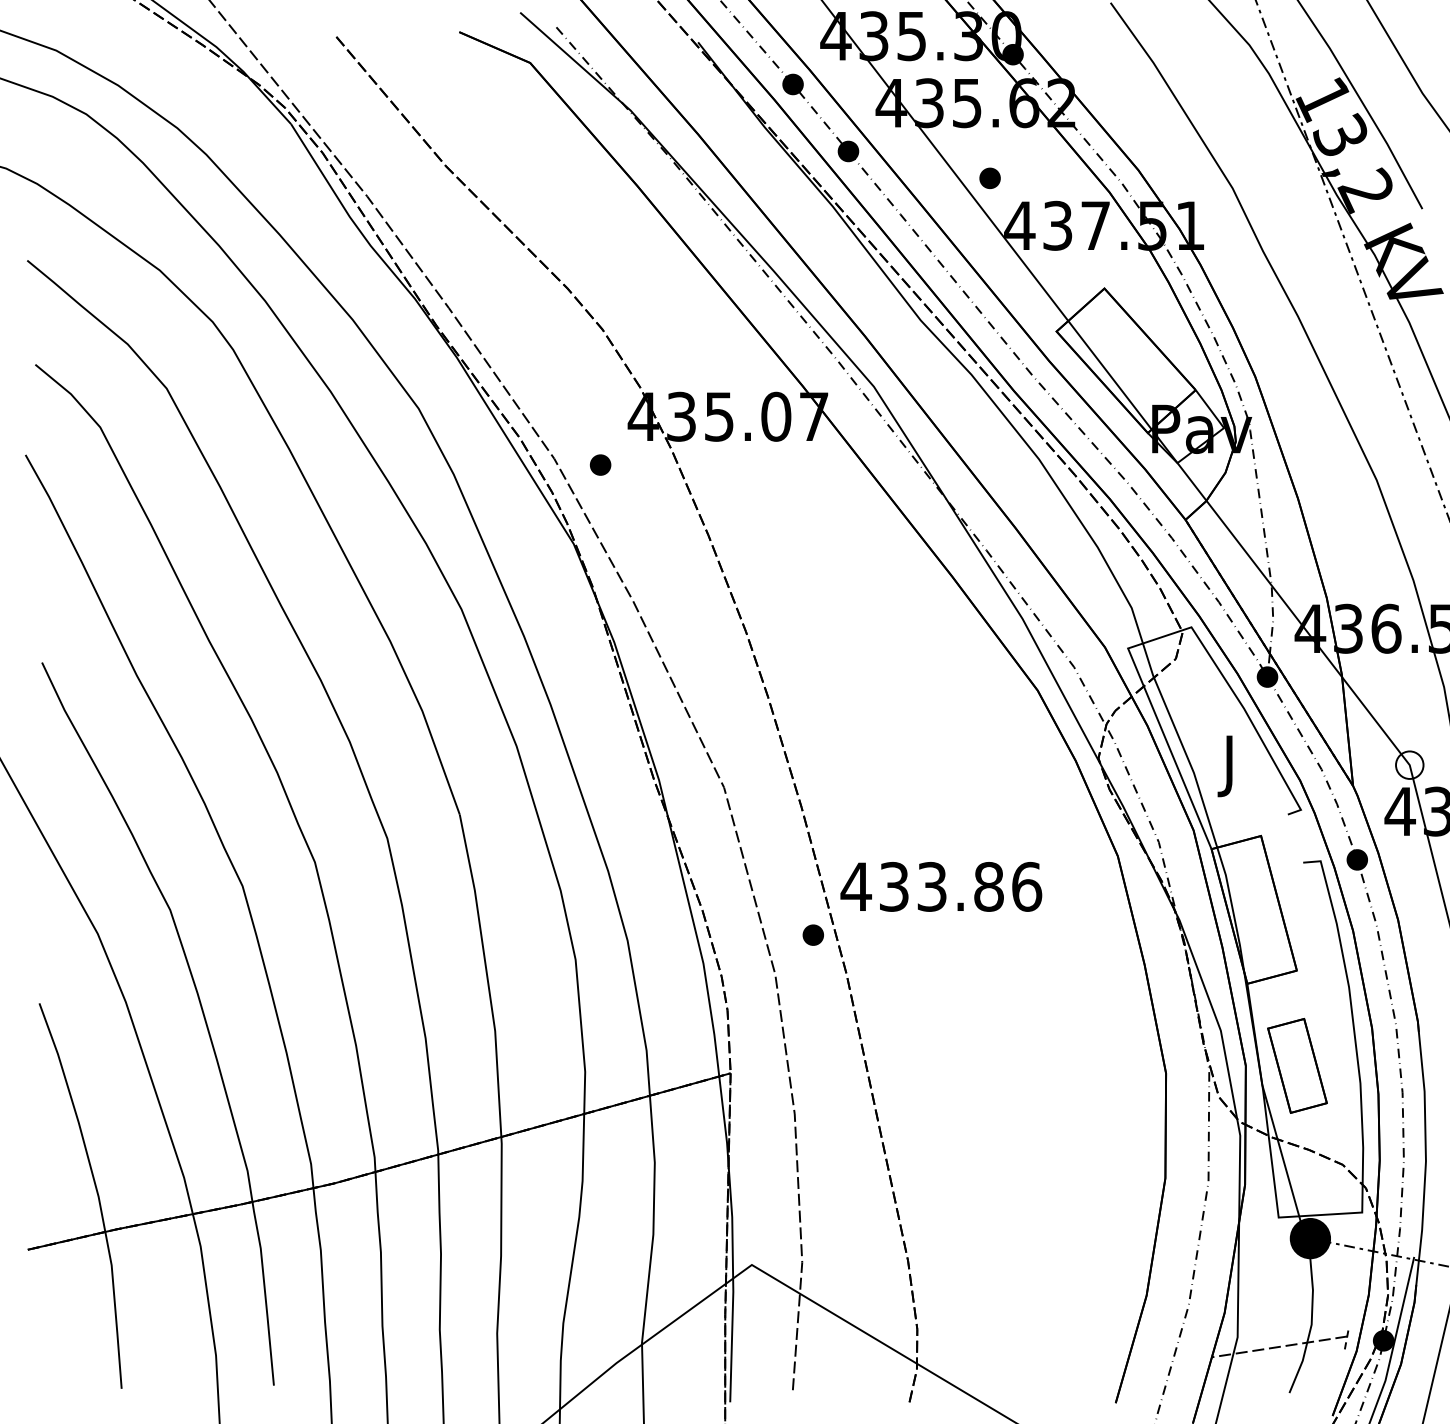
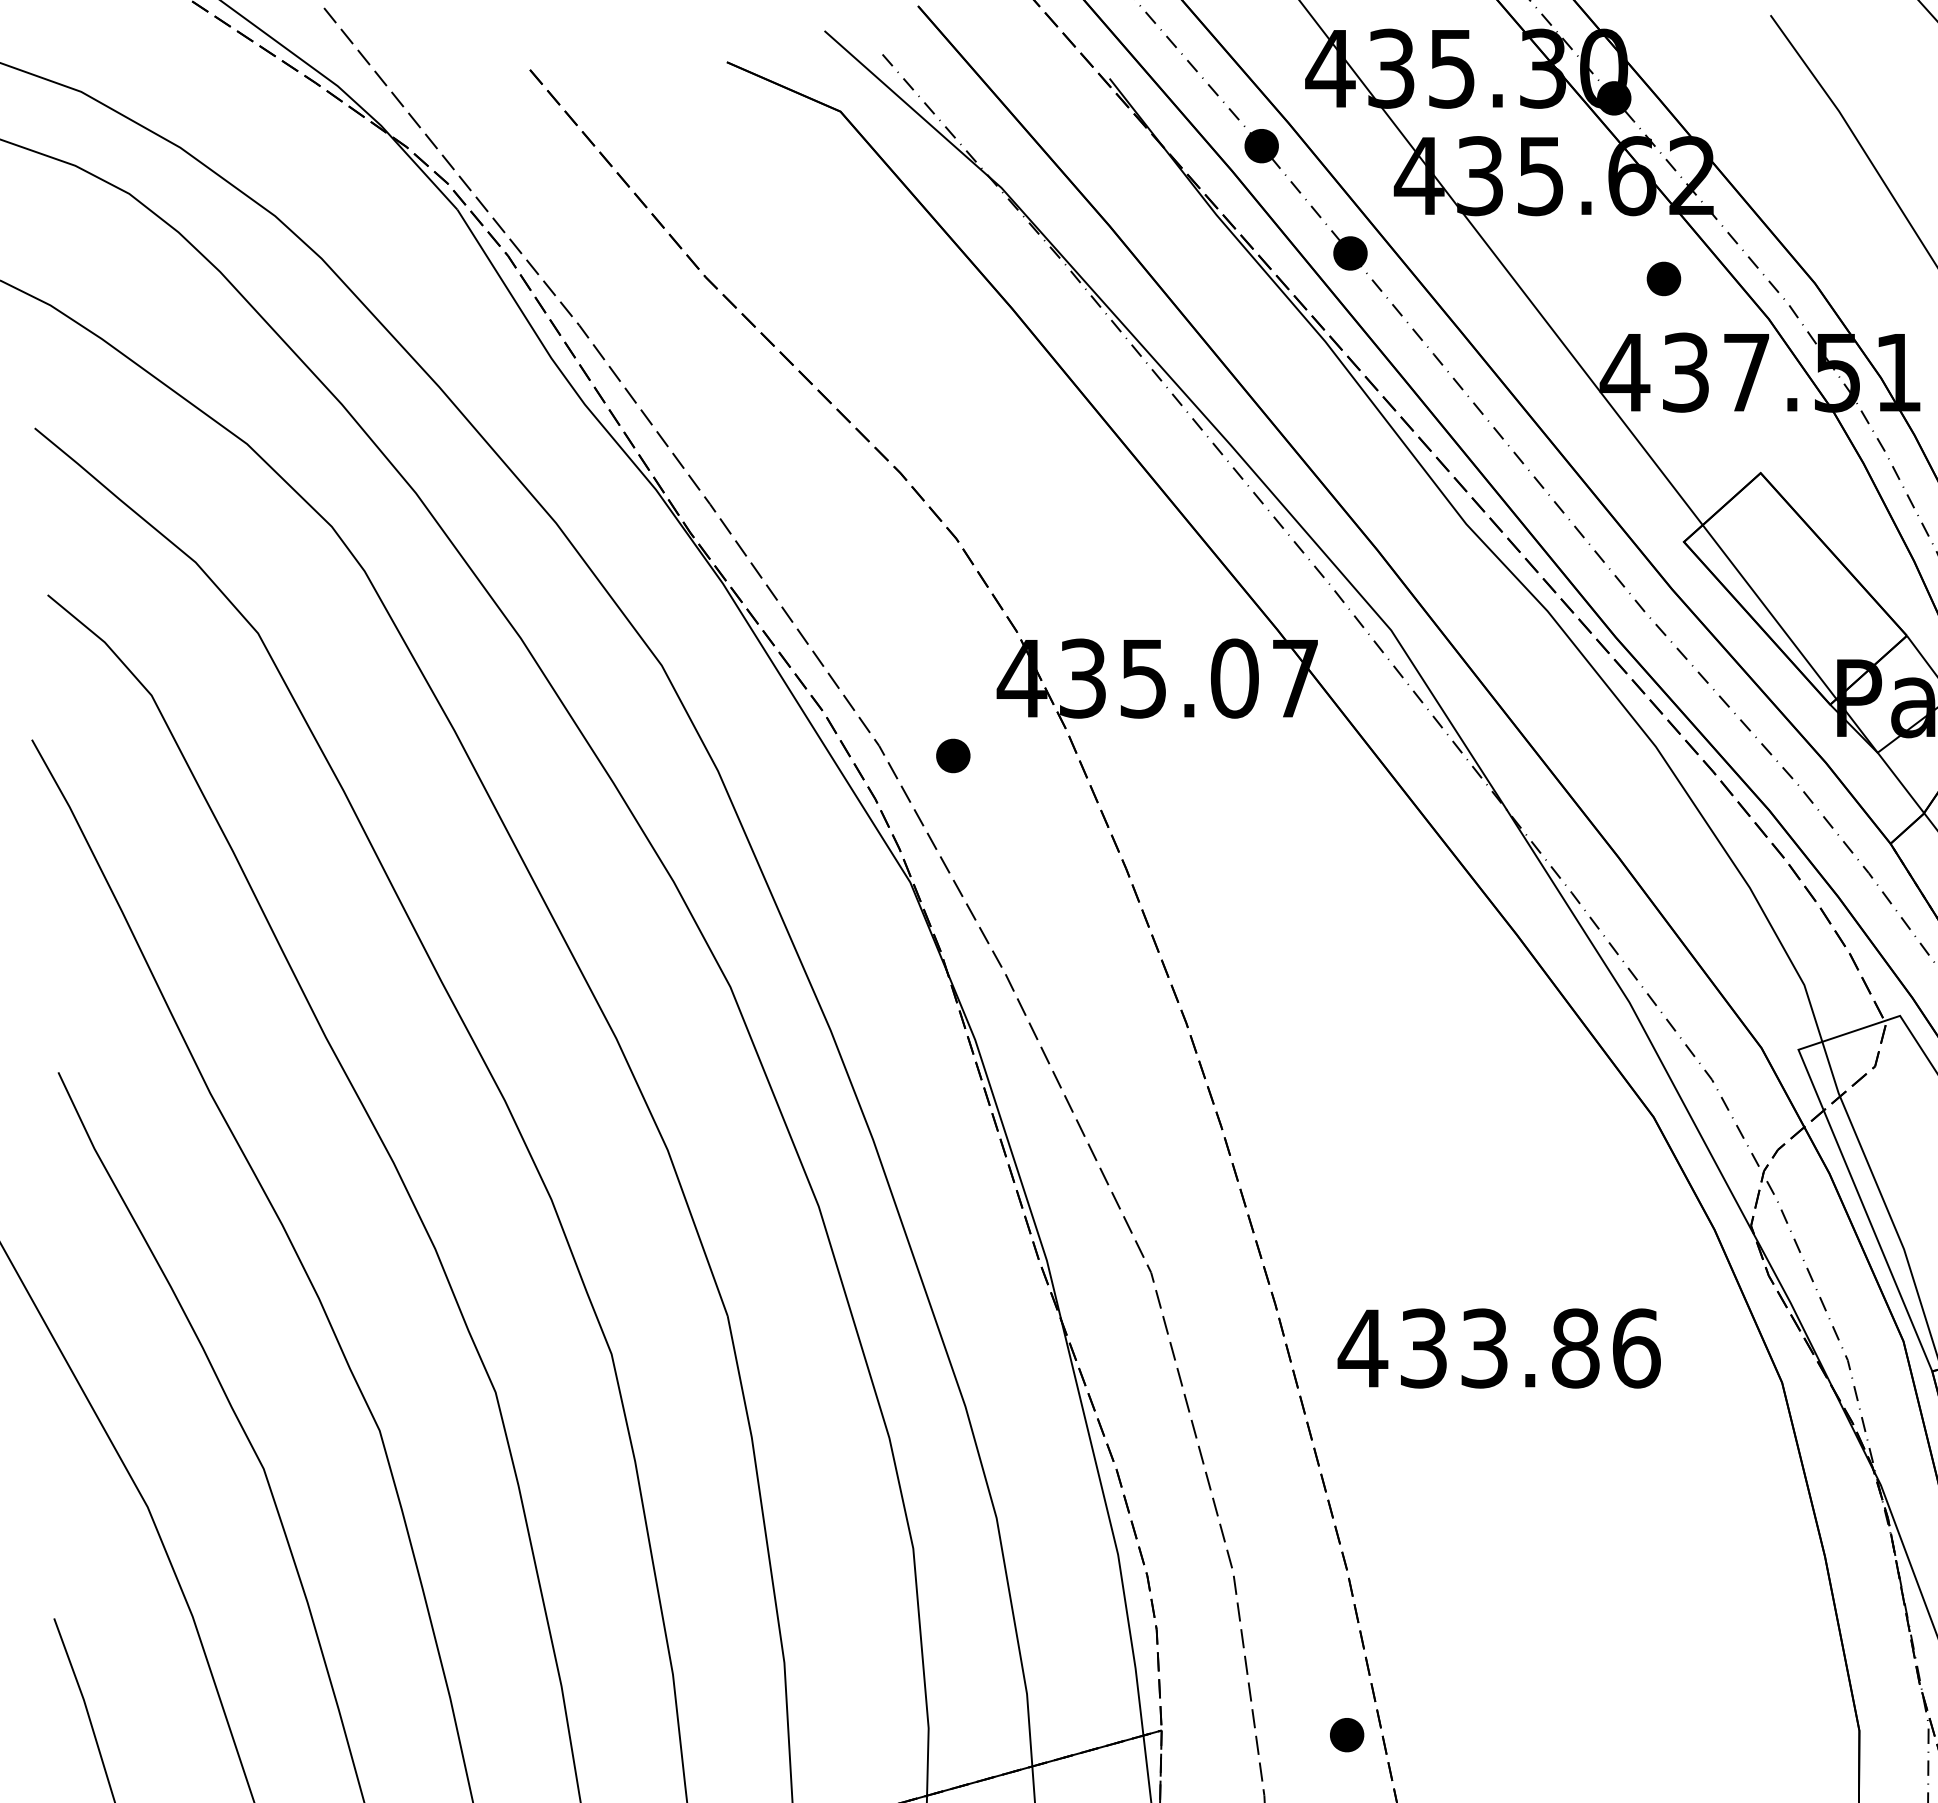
part: (989, 177) -> (1662, 277), moved
text: (941, 886) -> (1499, 1347), moved
part: (812, 934) -> (1345, 1734), moved

